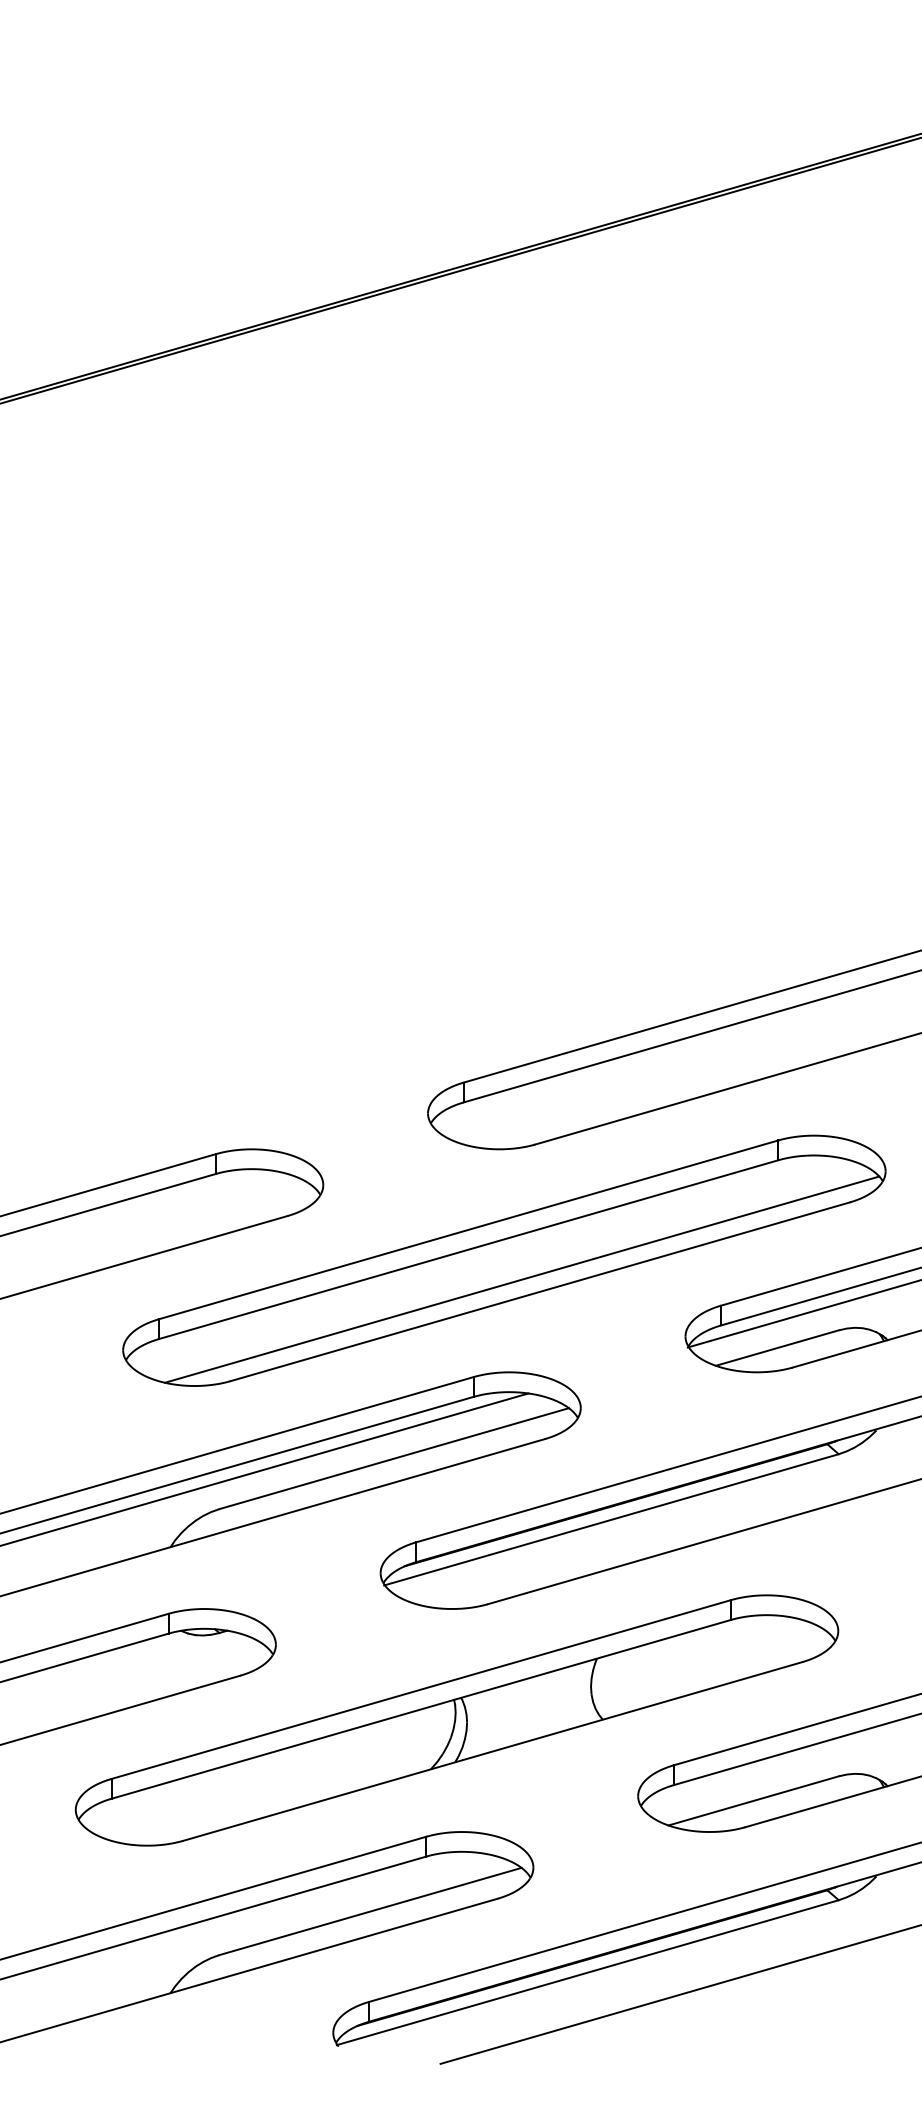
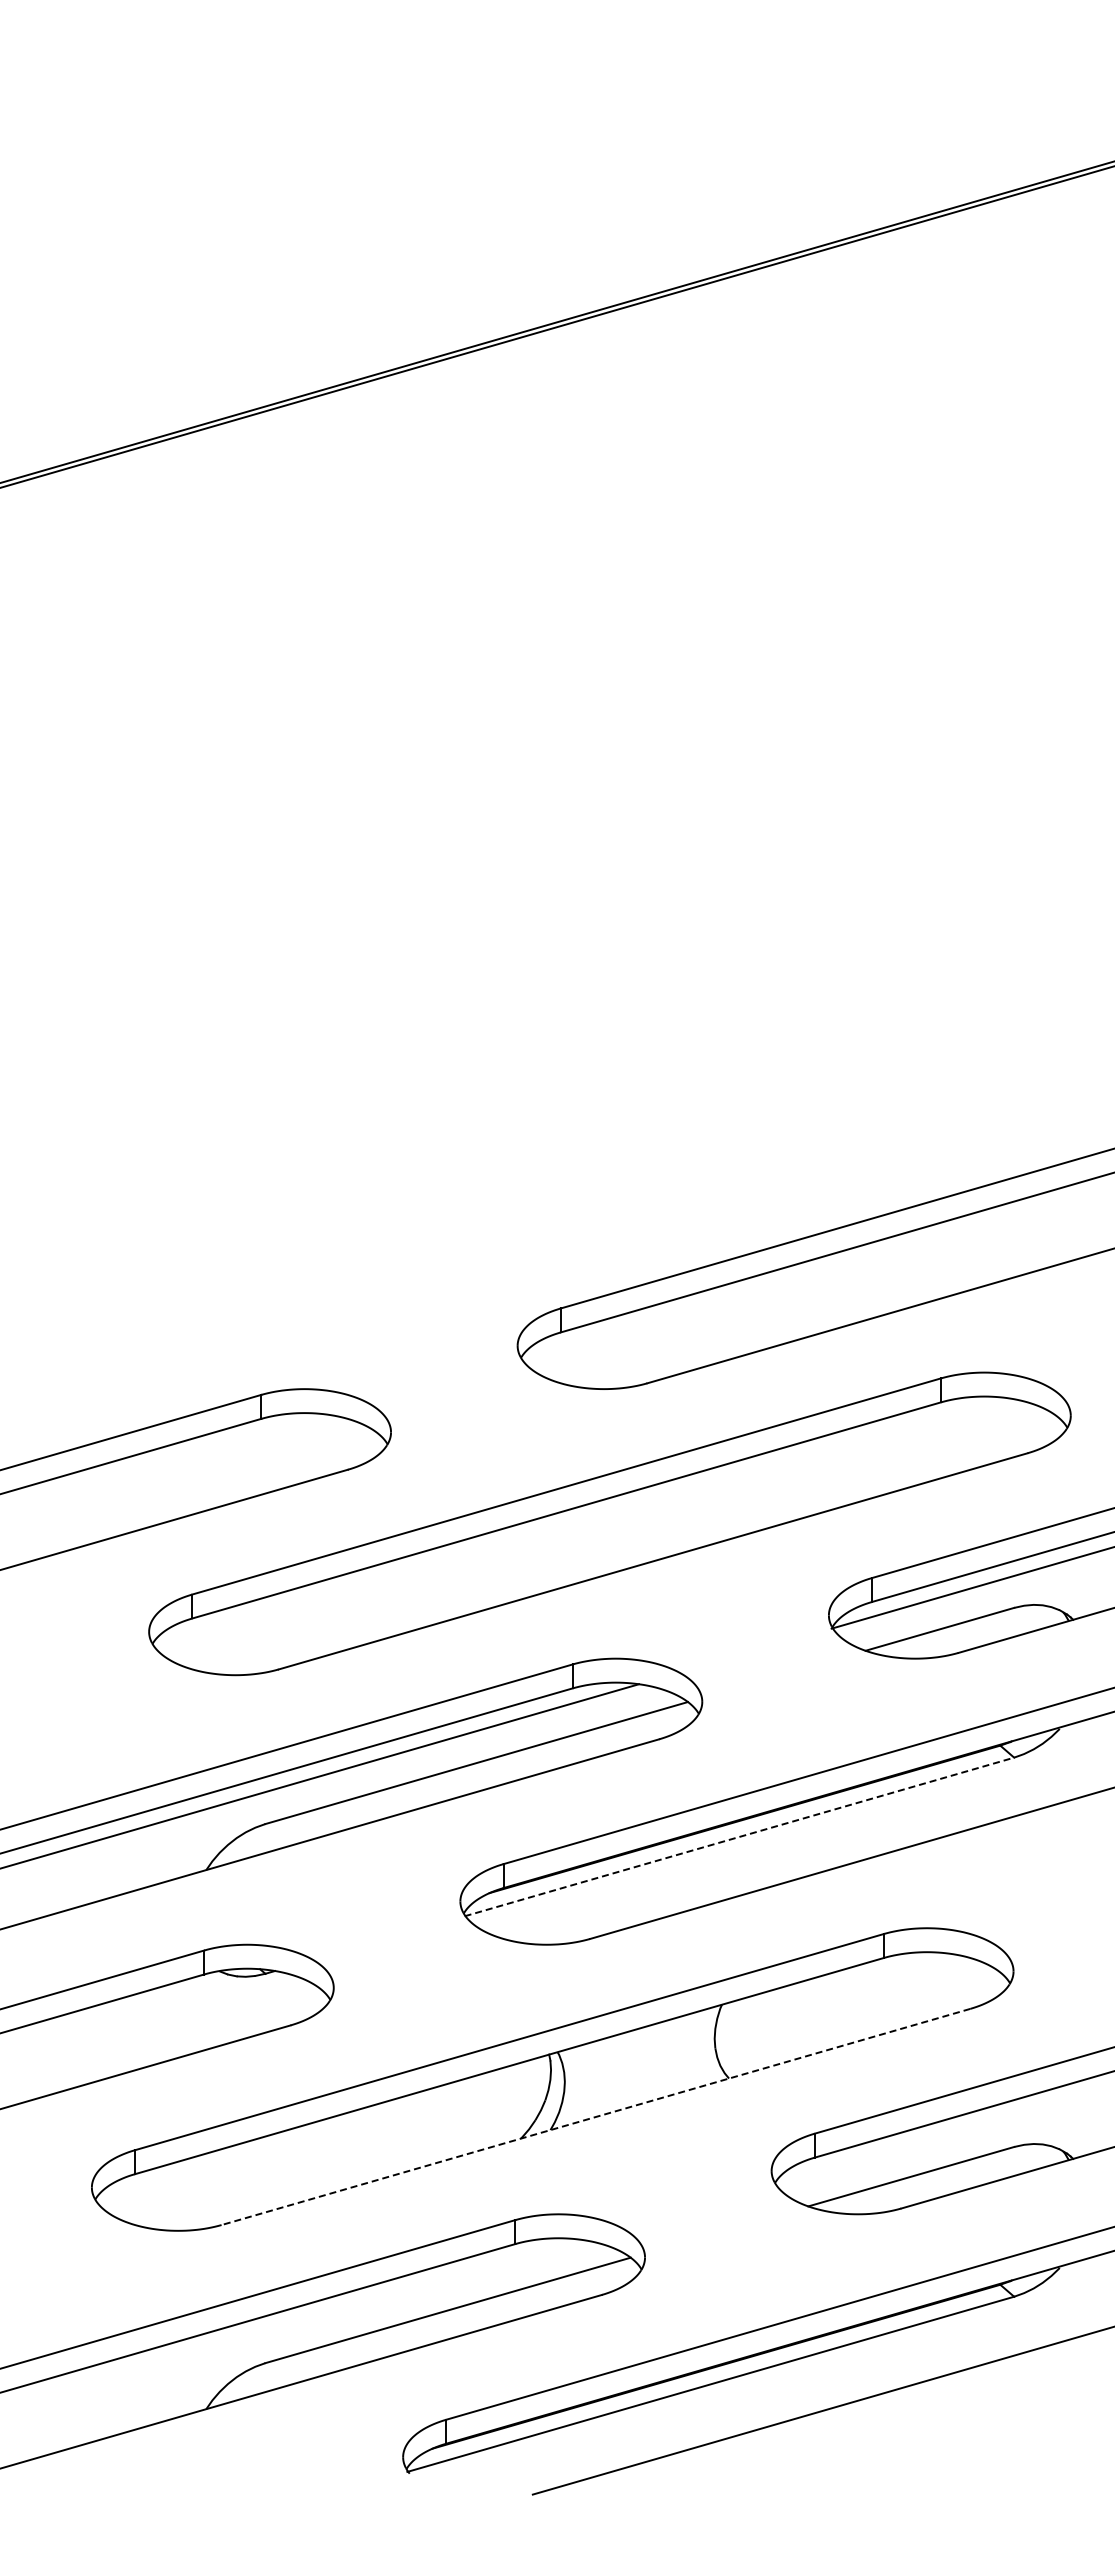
line: (522, 1279) -> (631, 1546), removed
line: (611, 1519) -> (739, 1836), solid -> dashed
line: (492, 1751) -> (595, 2116), solid -> dashed

